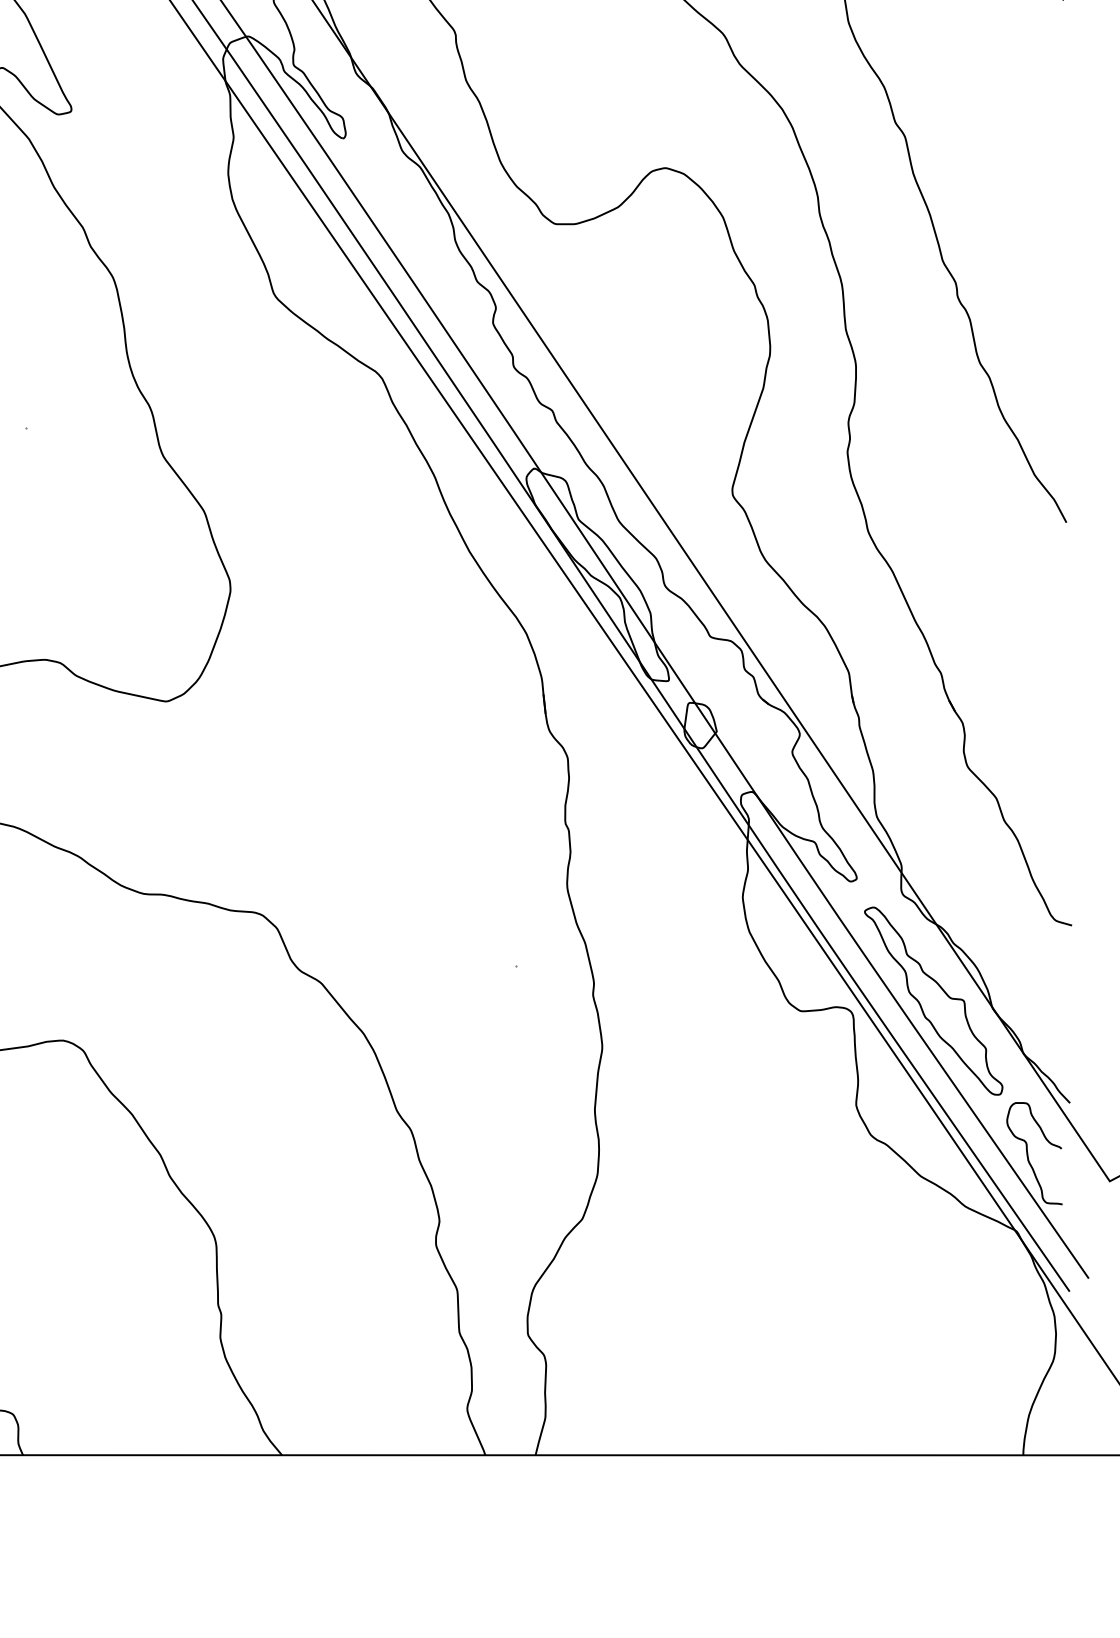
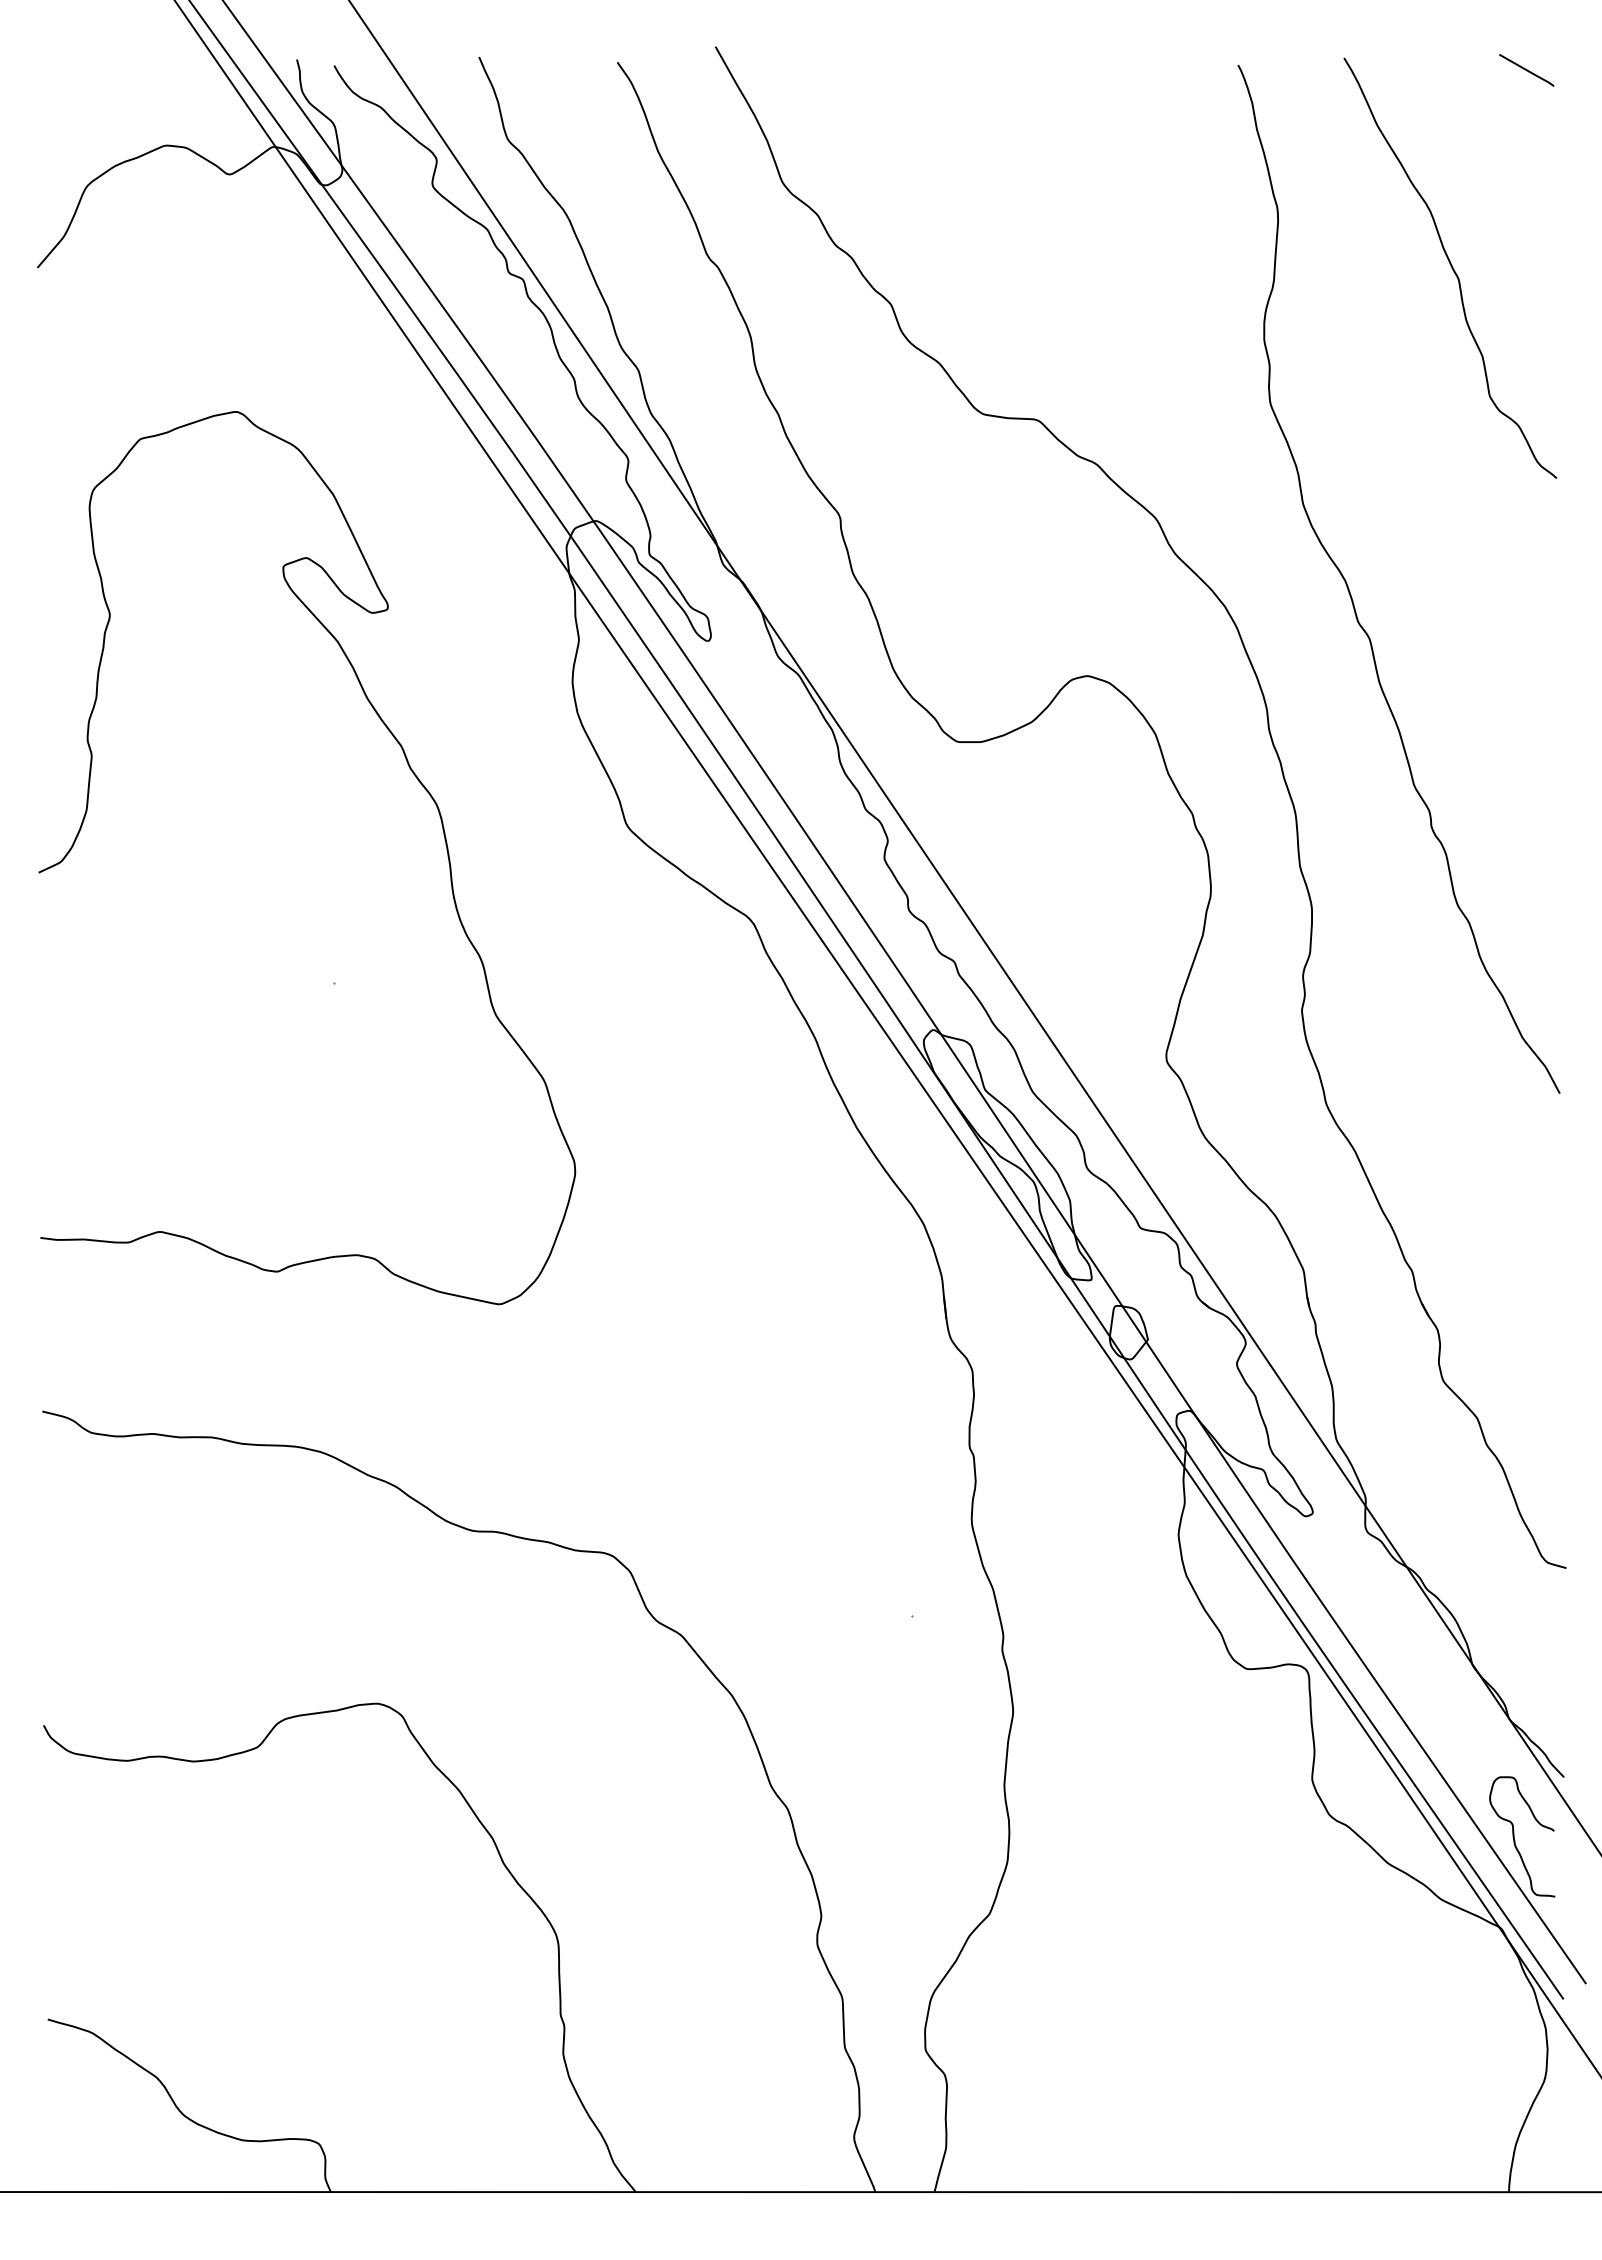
part: (933, 1001) -> (1403, 1657), removed

